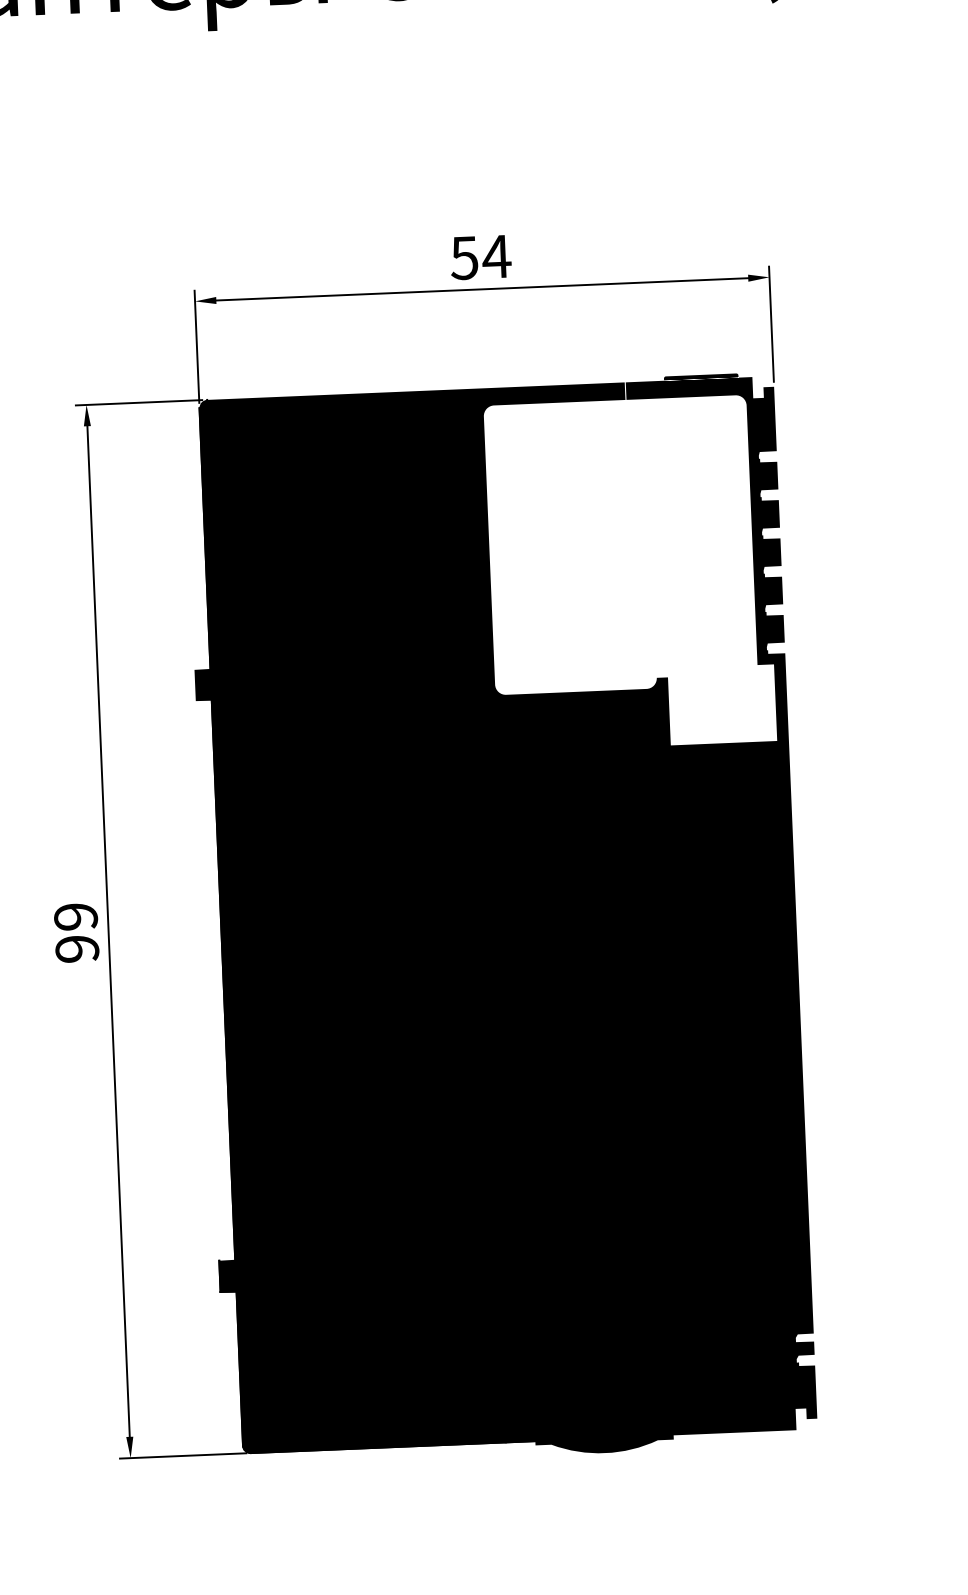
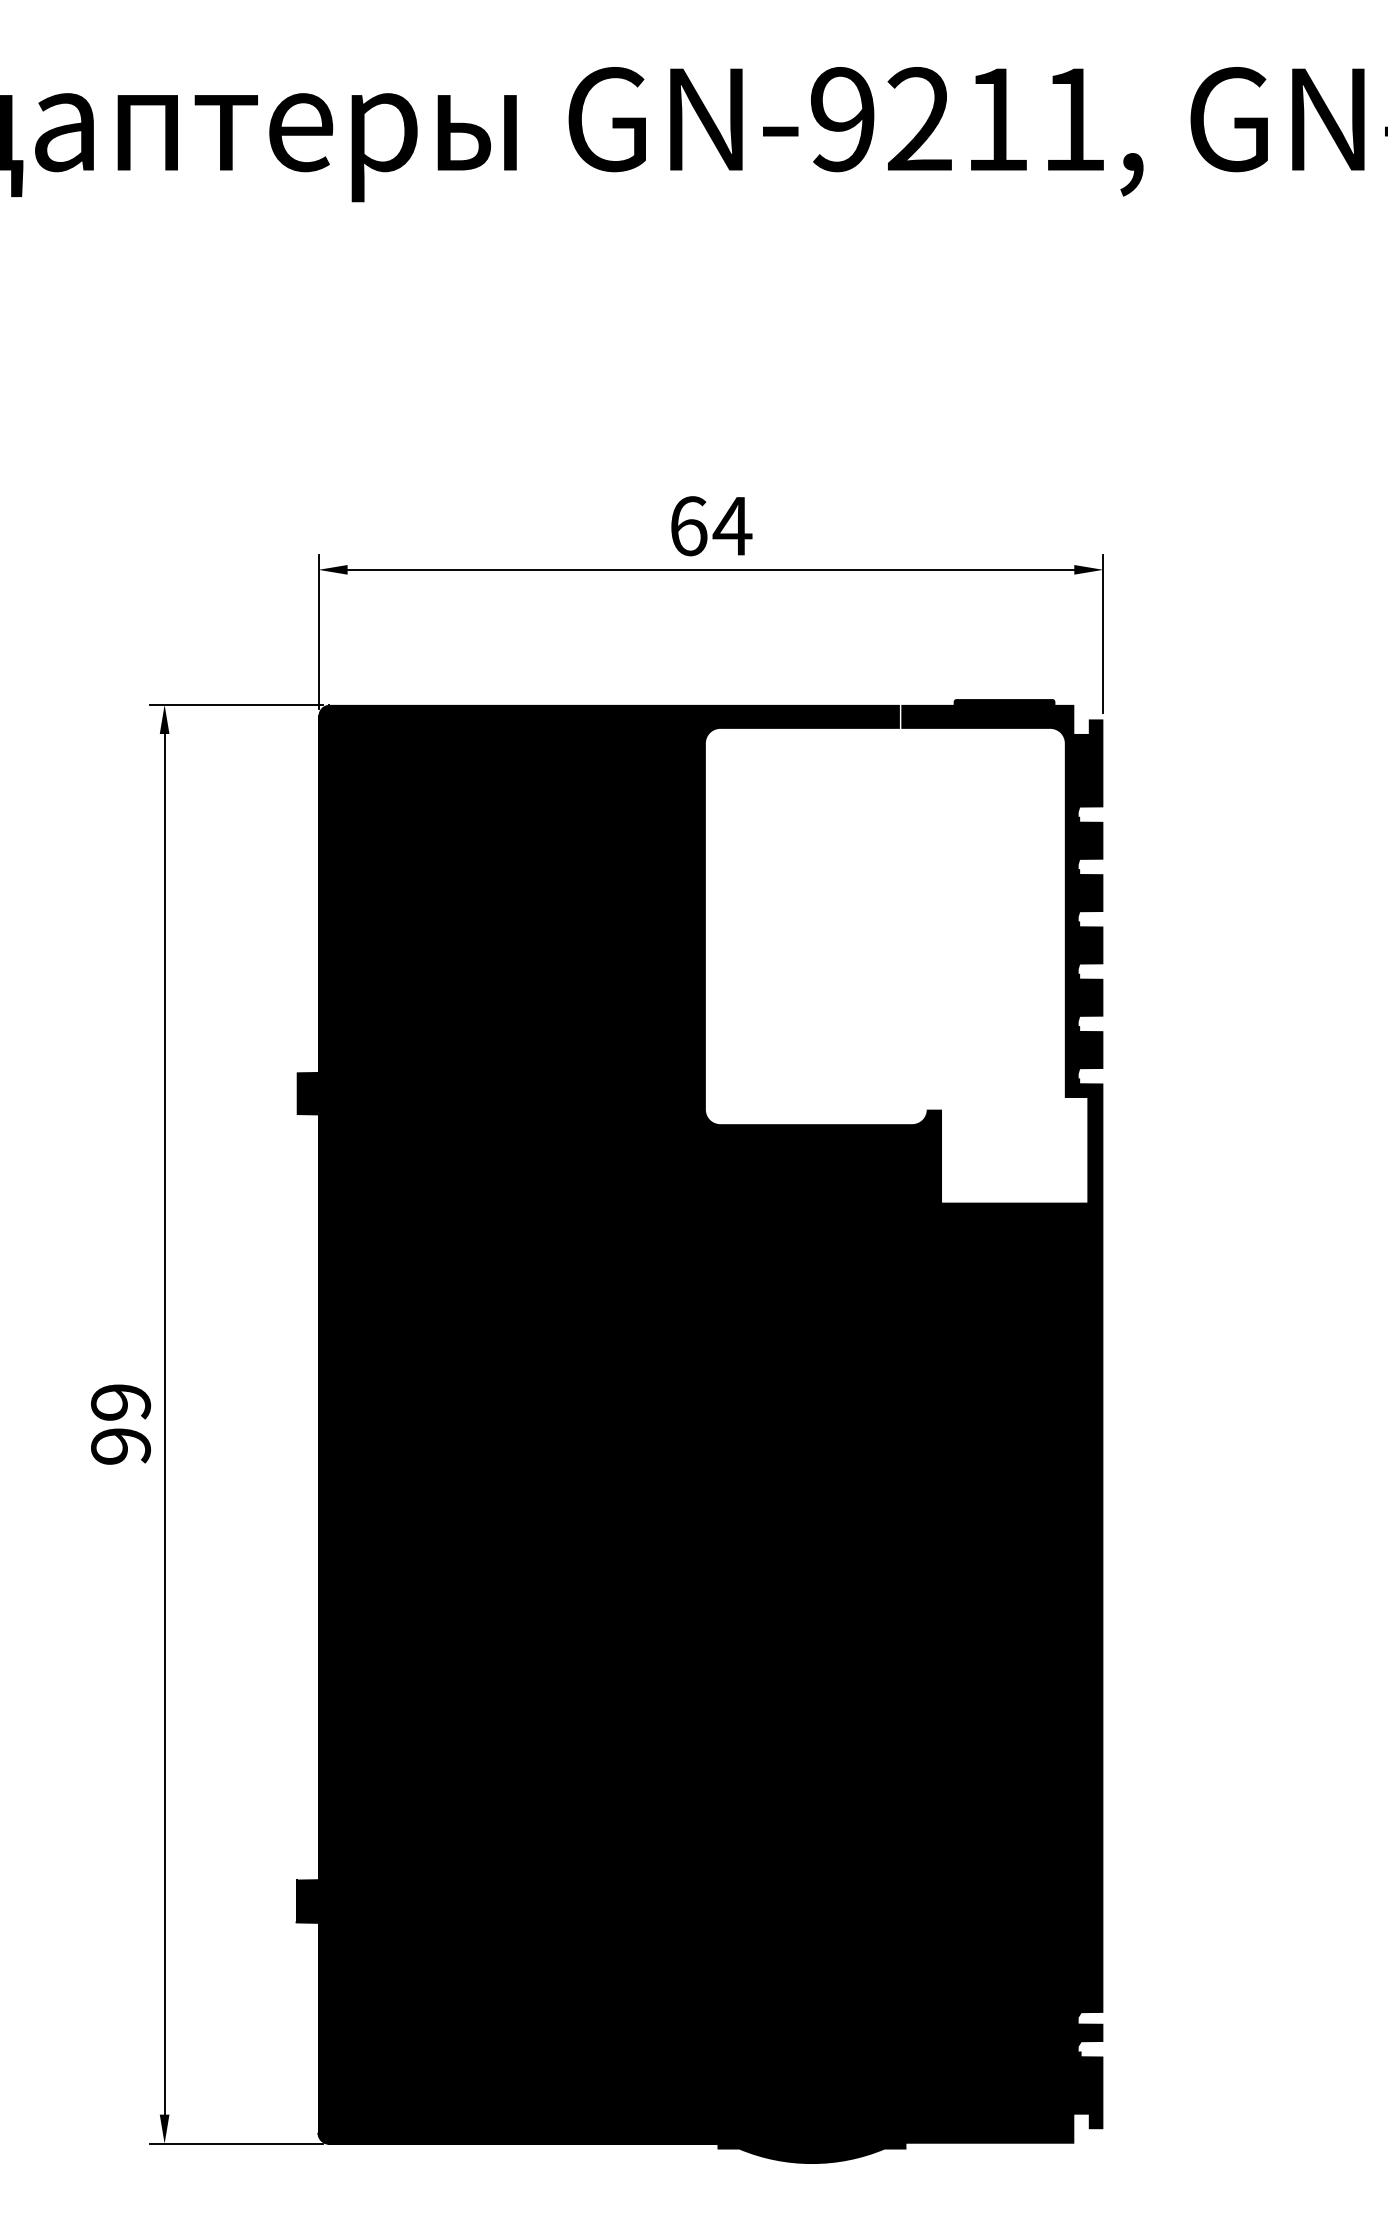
text: (464, 258) -> (688, 526), 54 -> 64

